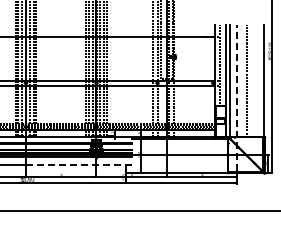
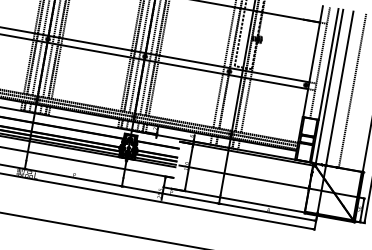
line: (237, 98) -> (335, 112), dashed -> solid
line: (78, 164) -> (100, 164), dashed -> solid

